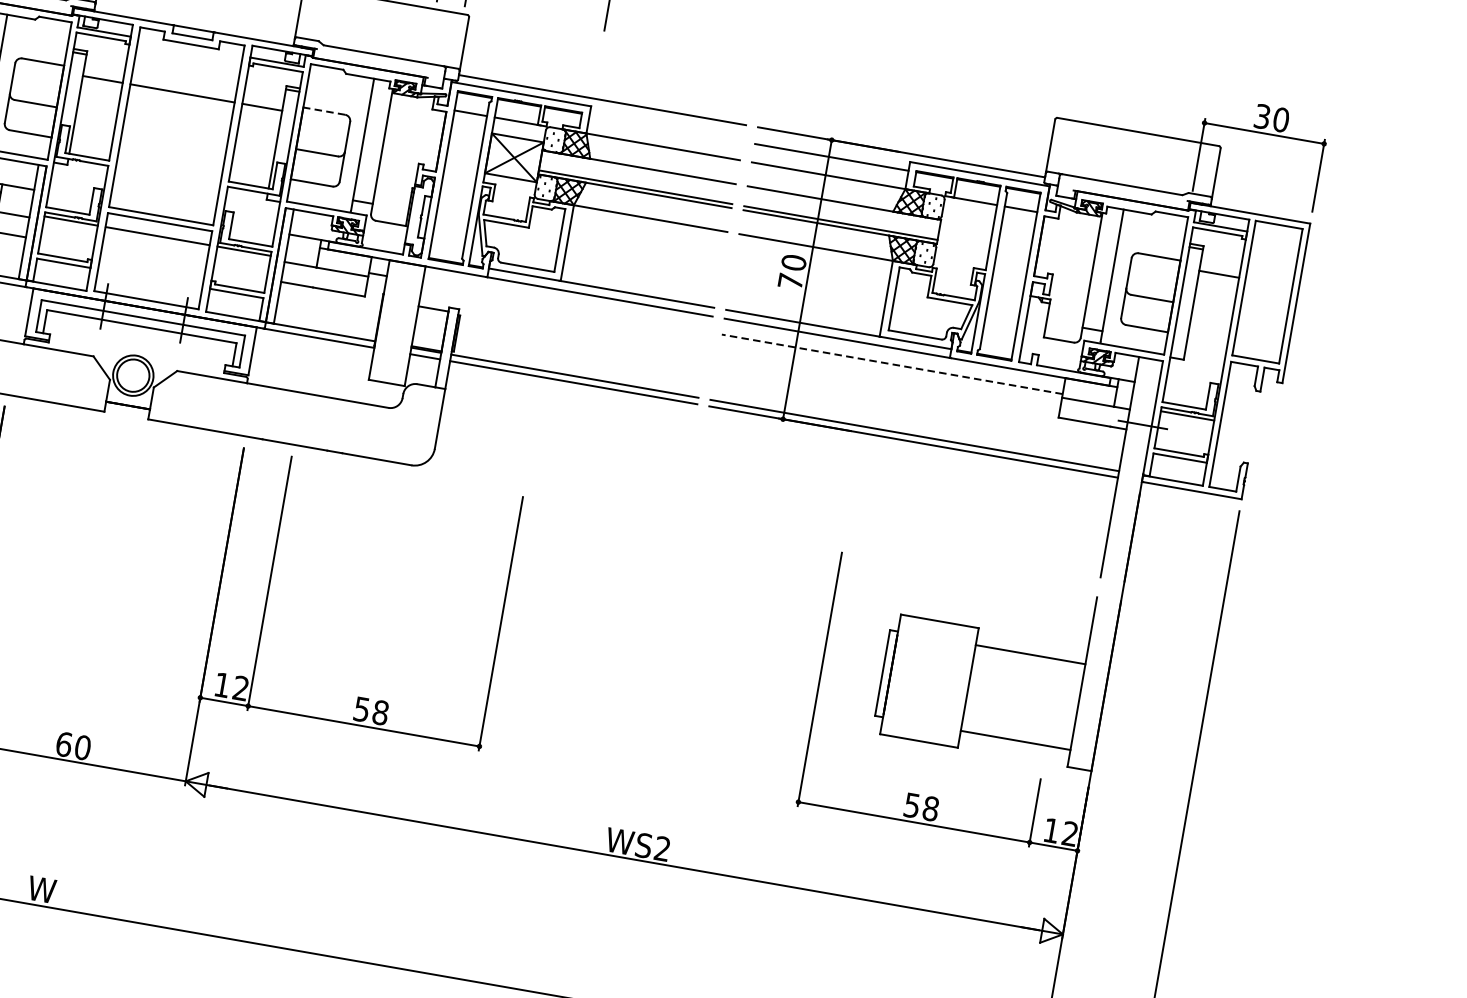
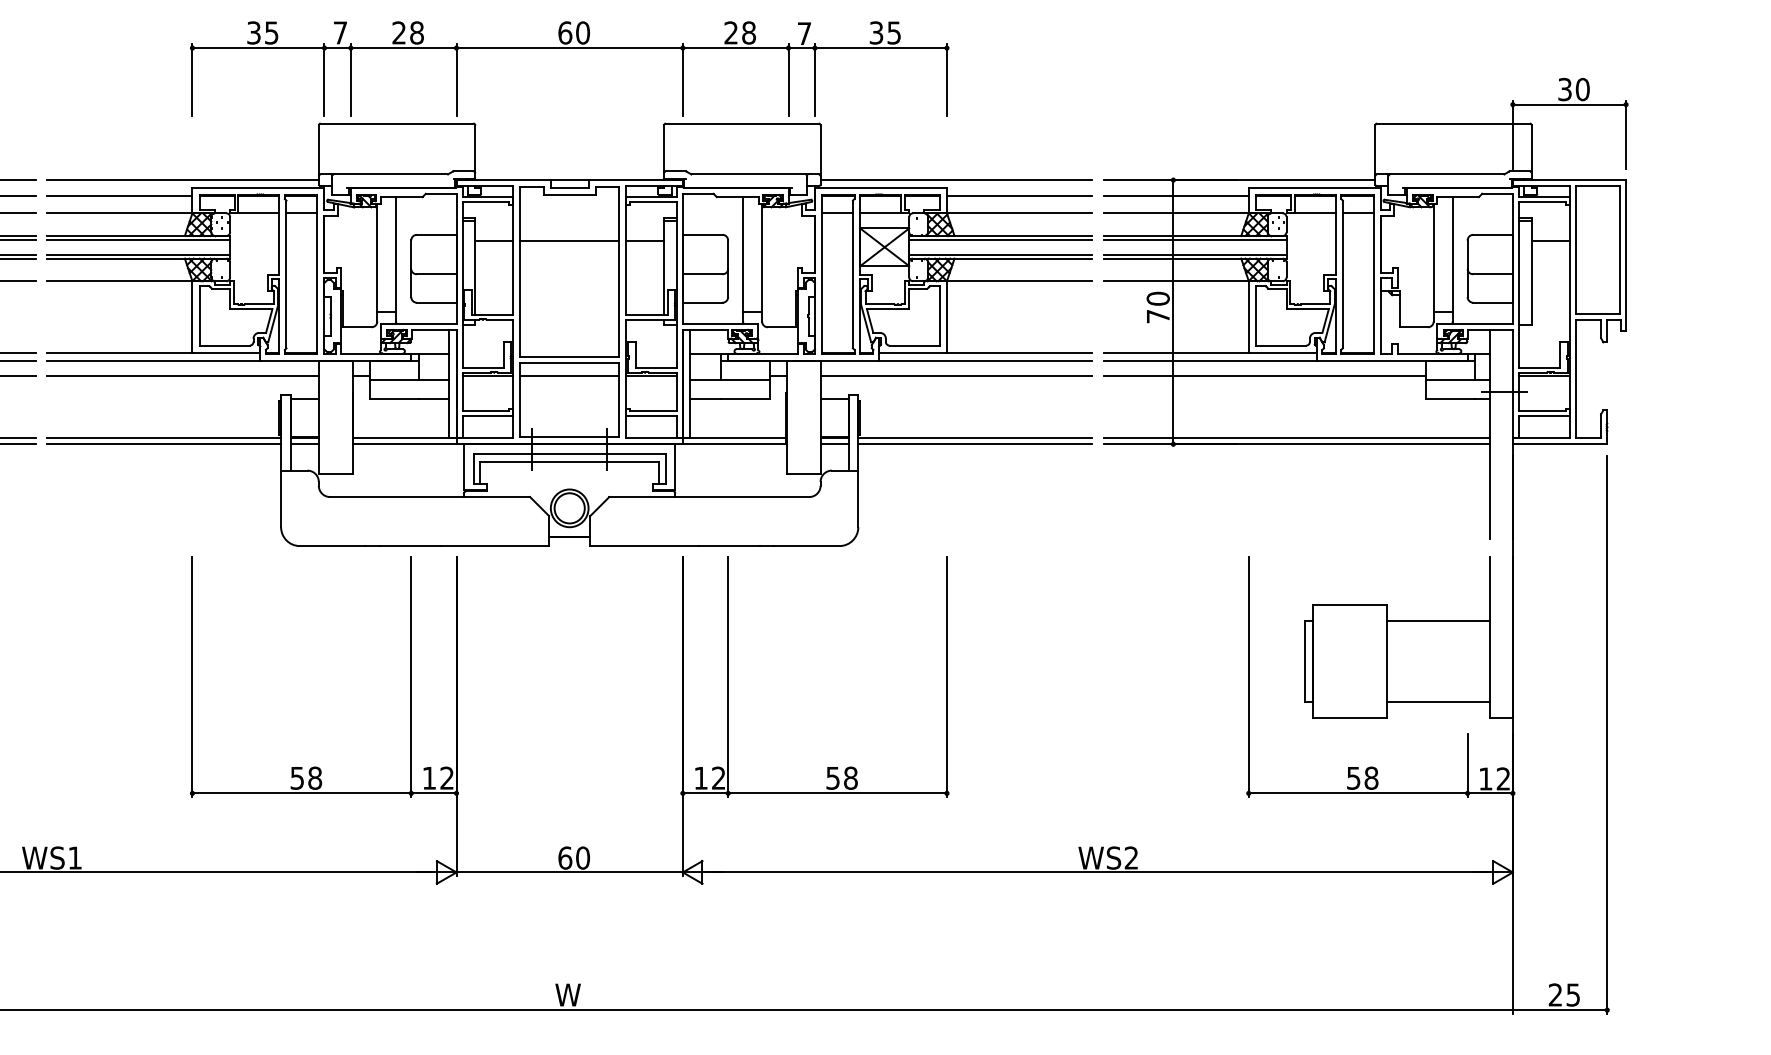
line: (324, 110) -> (702, 234), dashed -> solid
line: (666, 128) -> (1019, 195), added
line: (638, 171) -> (1000, 239), added
line: (843, 206) -> (1194, 239), added
line: (566, 307) -> (956, 376), added
line: (891, 364) -> (1264, 376), dashed -> solid

